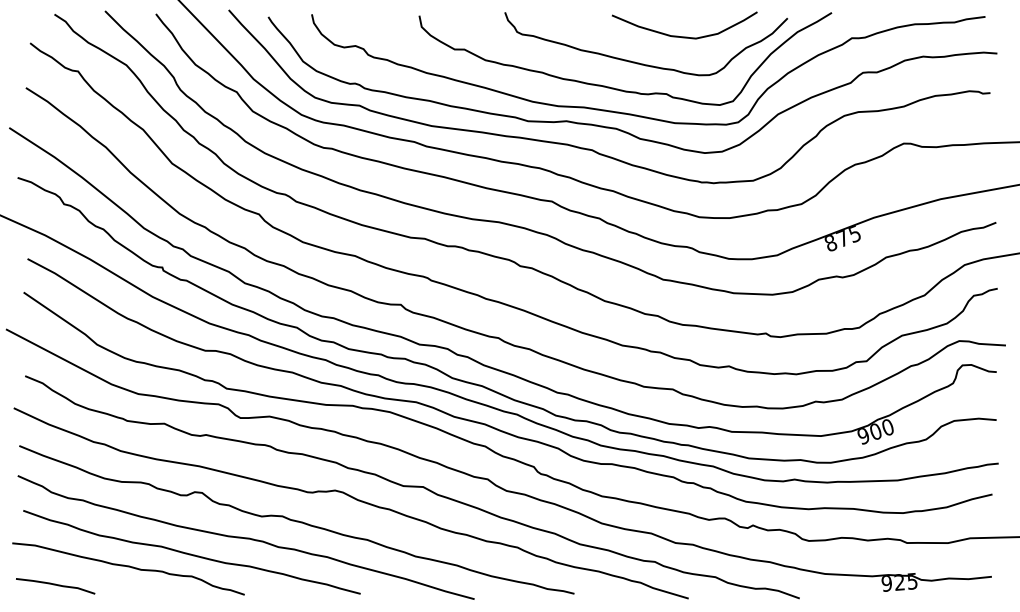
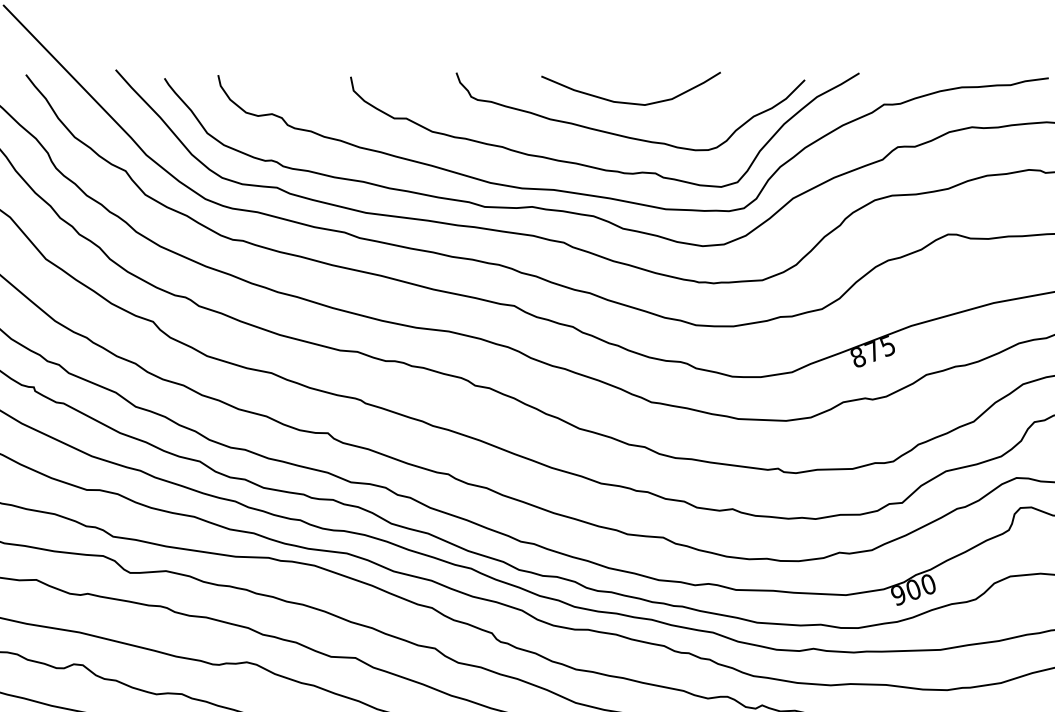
part: (684, 36) -> (630, 102), moved

